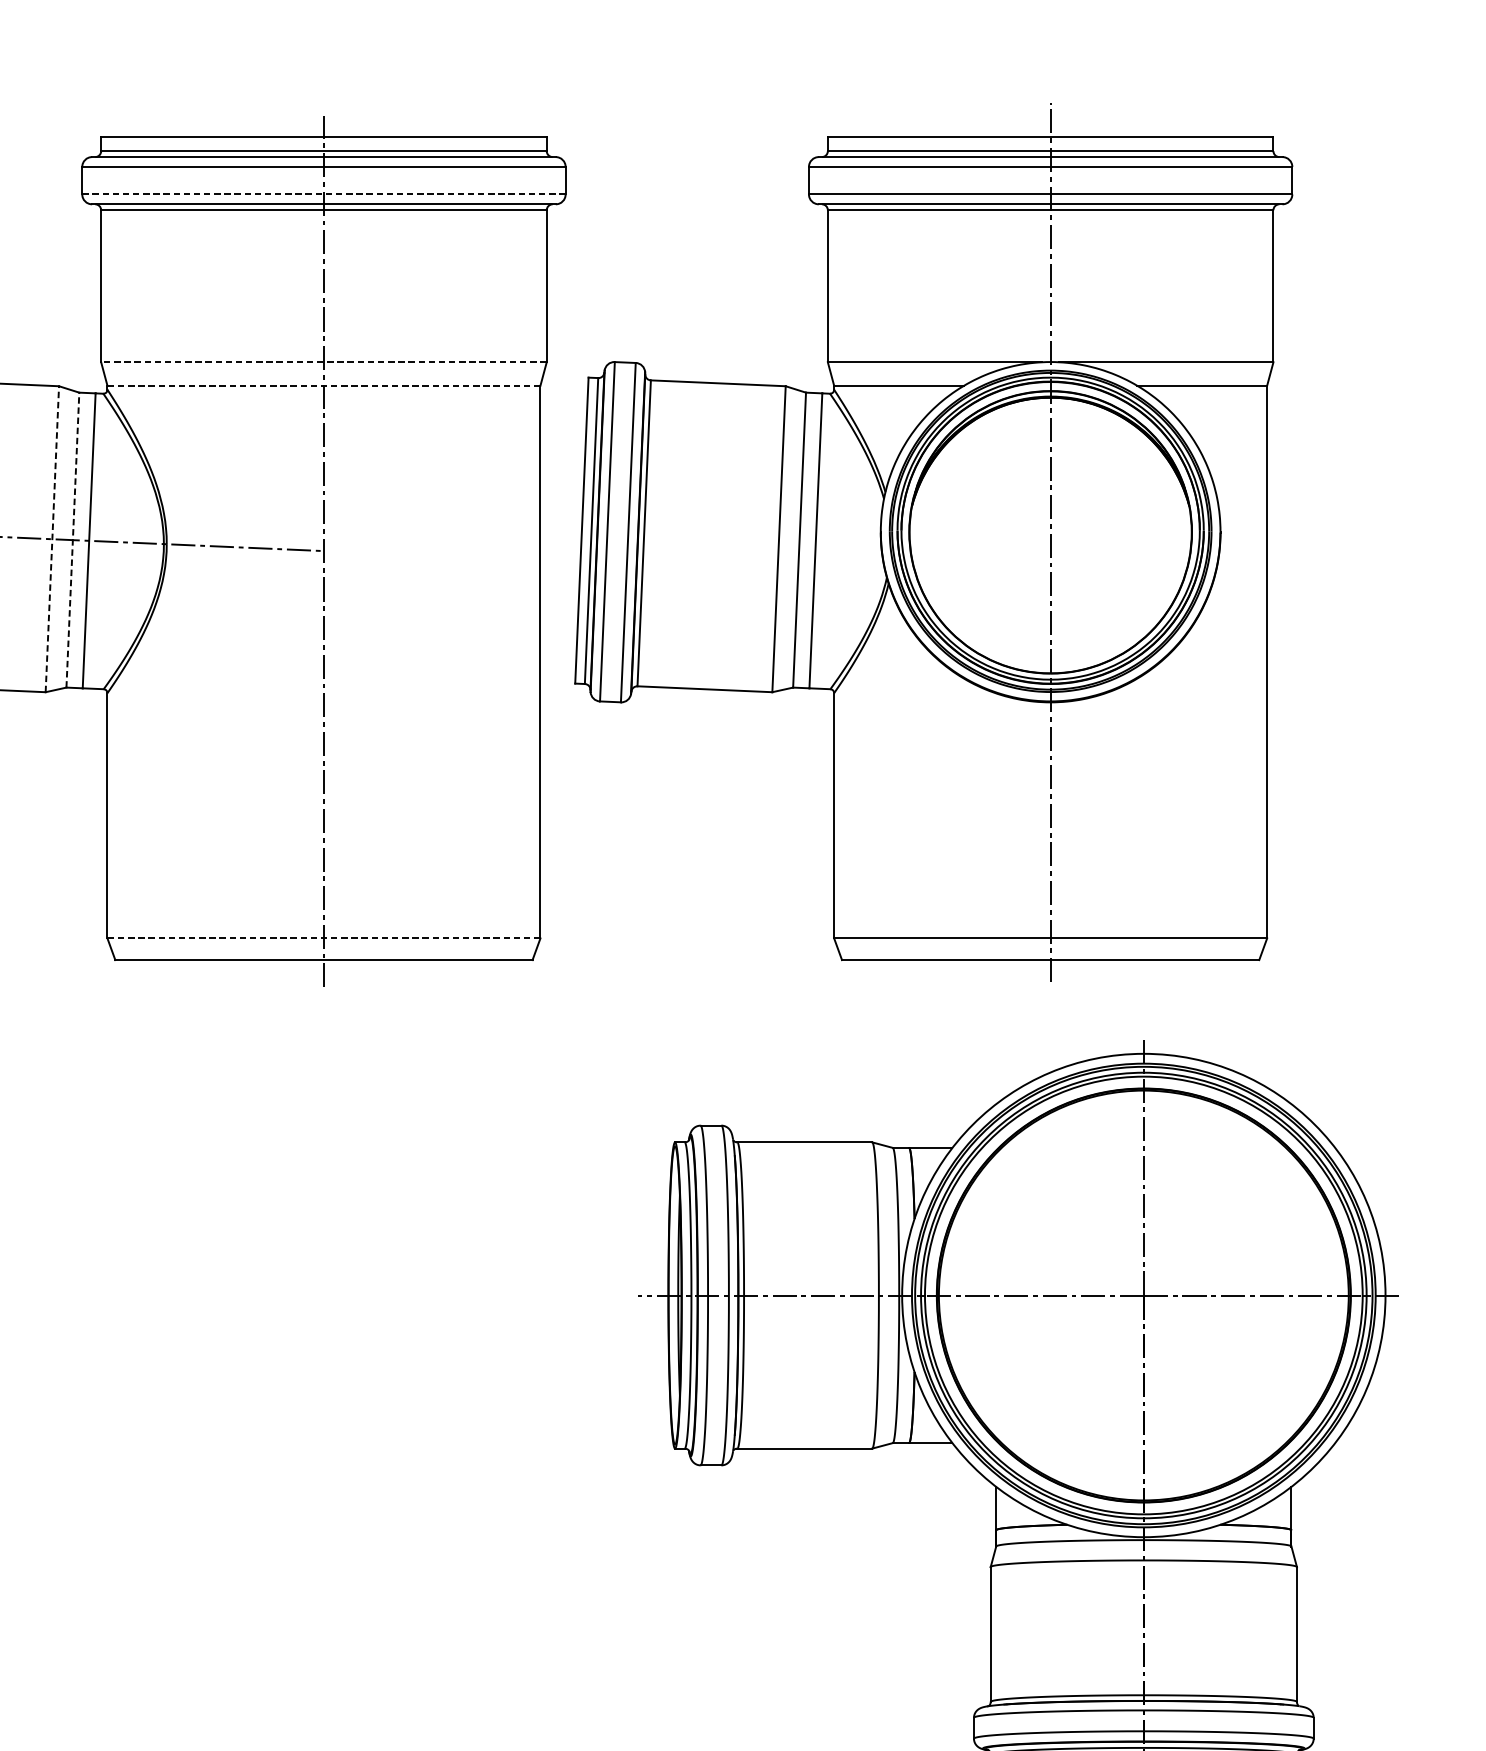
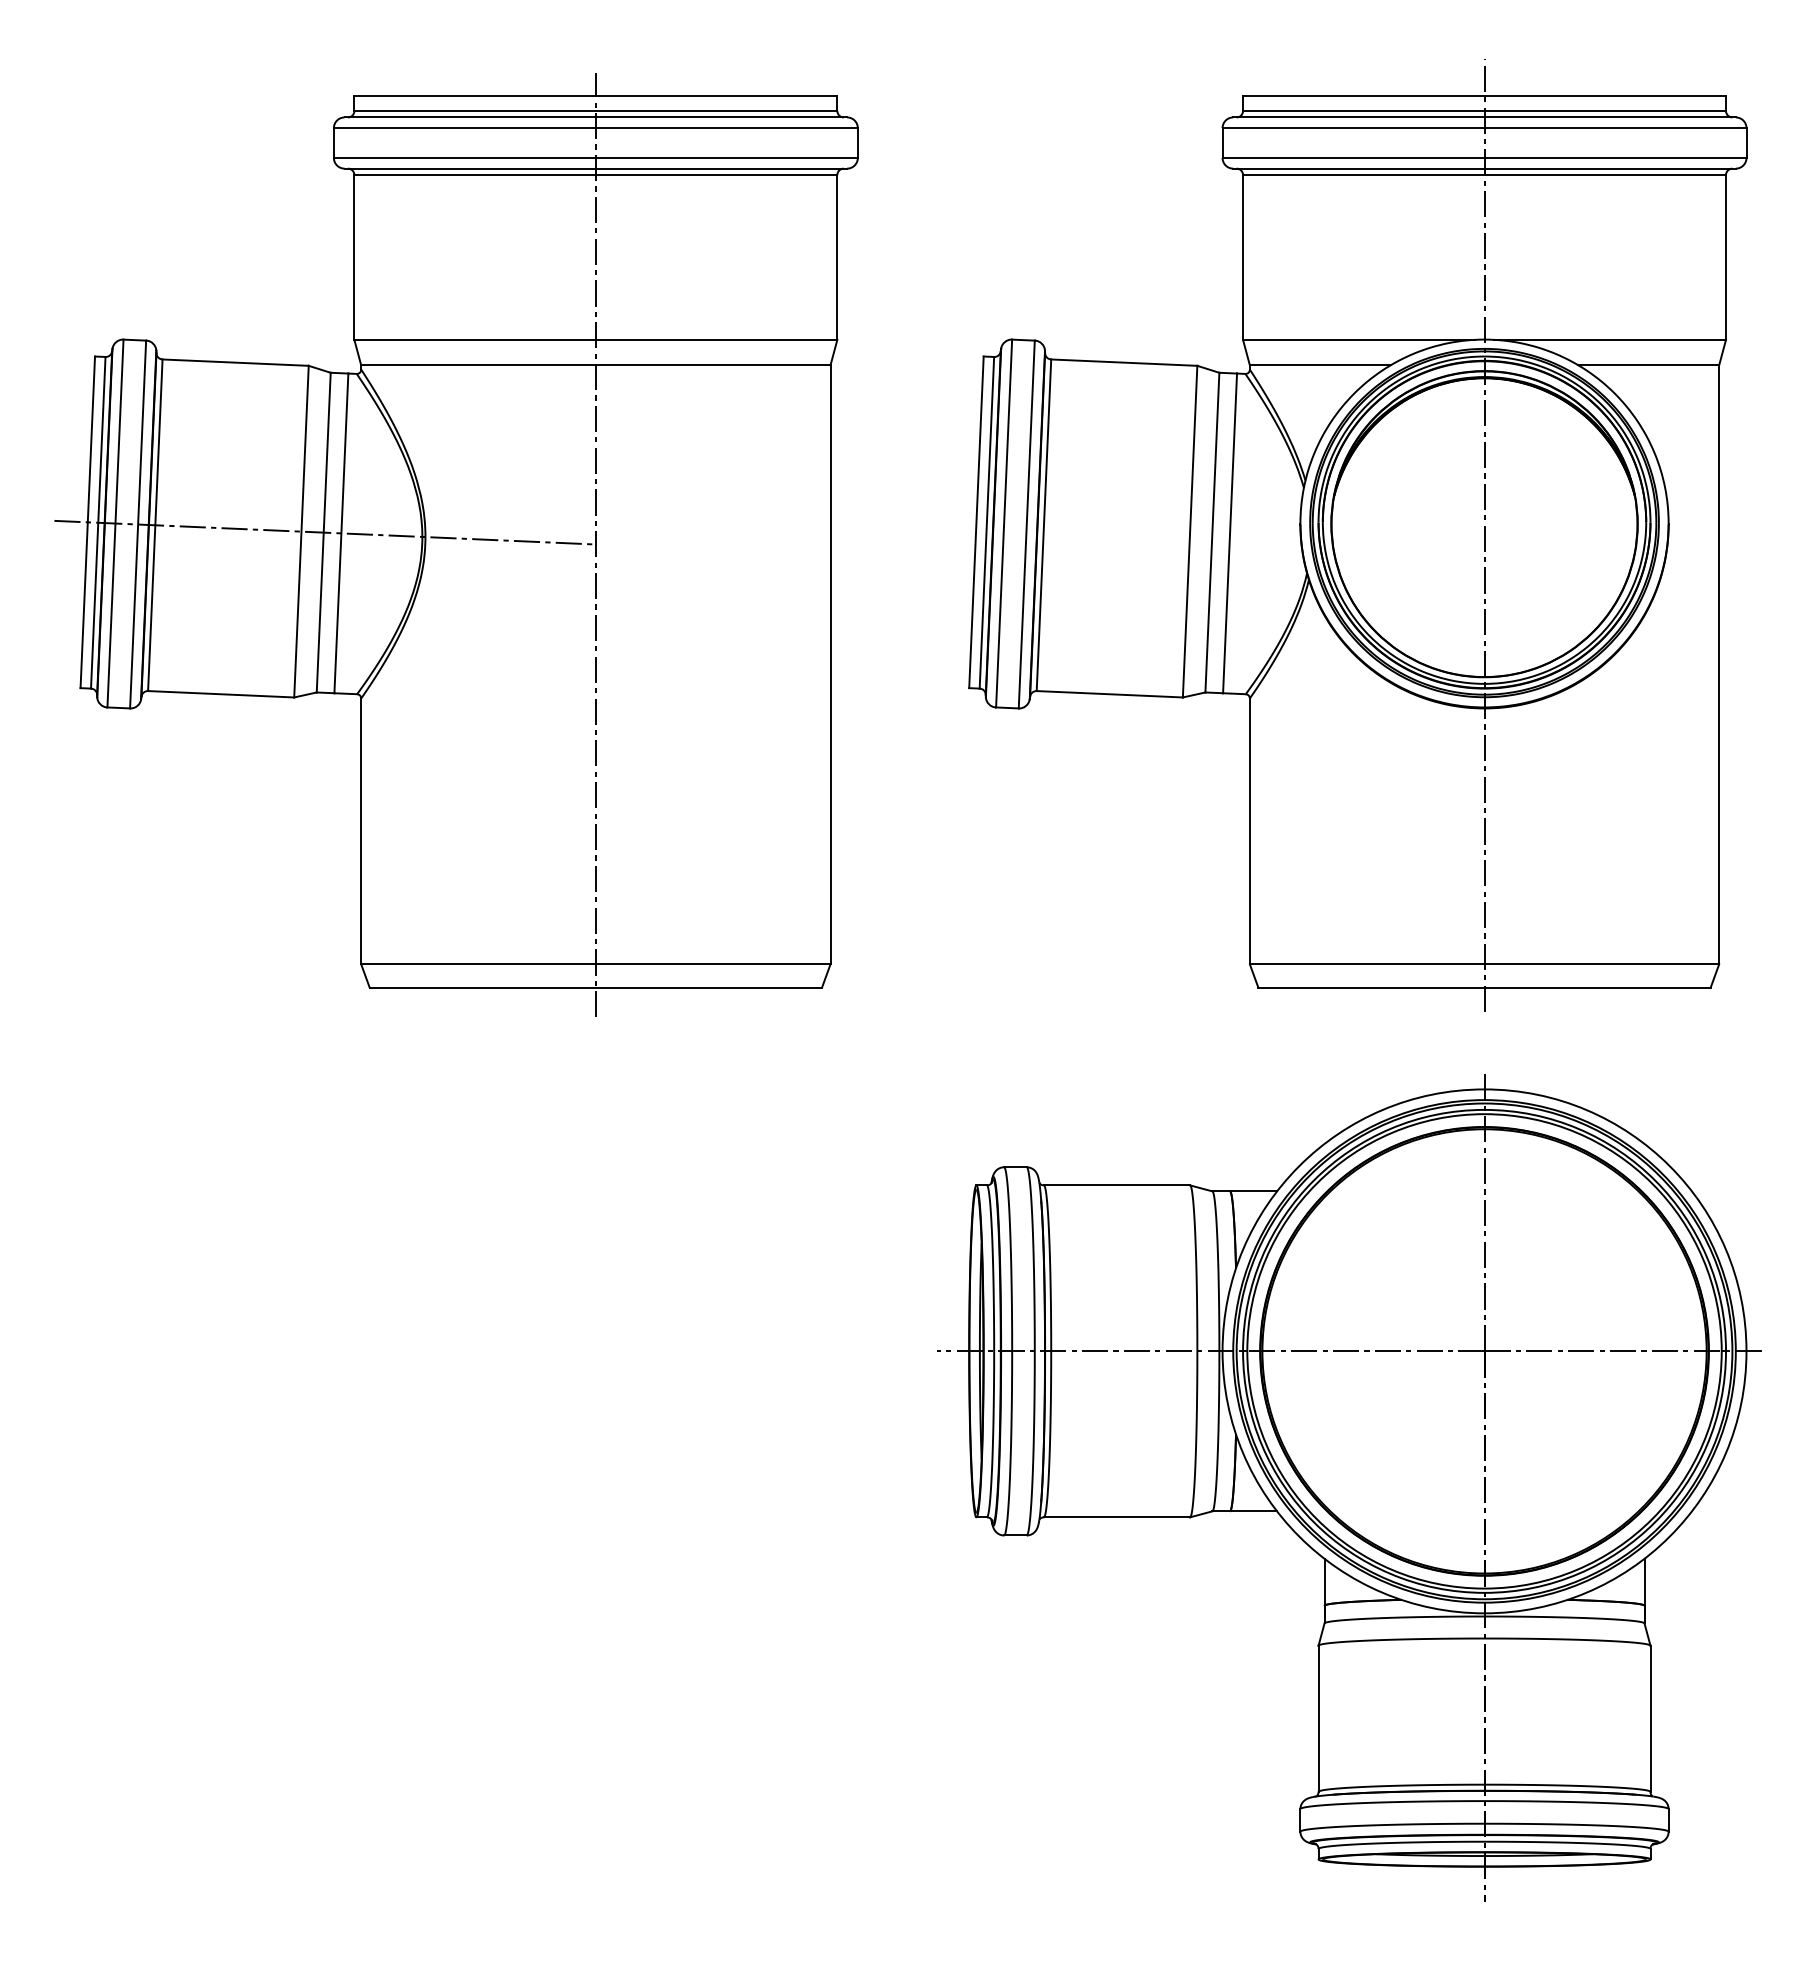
line: (323, 194) -> (595, 157), dashed -> solid
line: (323, 361) -> (595, 339), dashed -> solid
line: (323, 385) -> (595, 365), dashed -> solid
line: (52, 539) -> (301, 531), dashed -> solid
line: (72, 540) -> (323, 532), dashed -> solid
part: (933, 542) -> (1357, 535), moved
line: (323, 938) -> (595, 964), dashed -> solid

